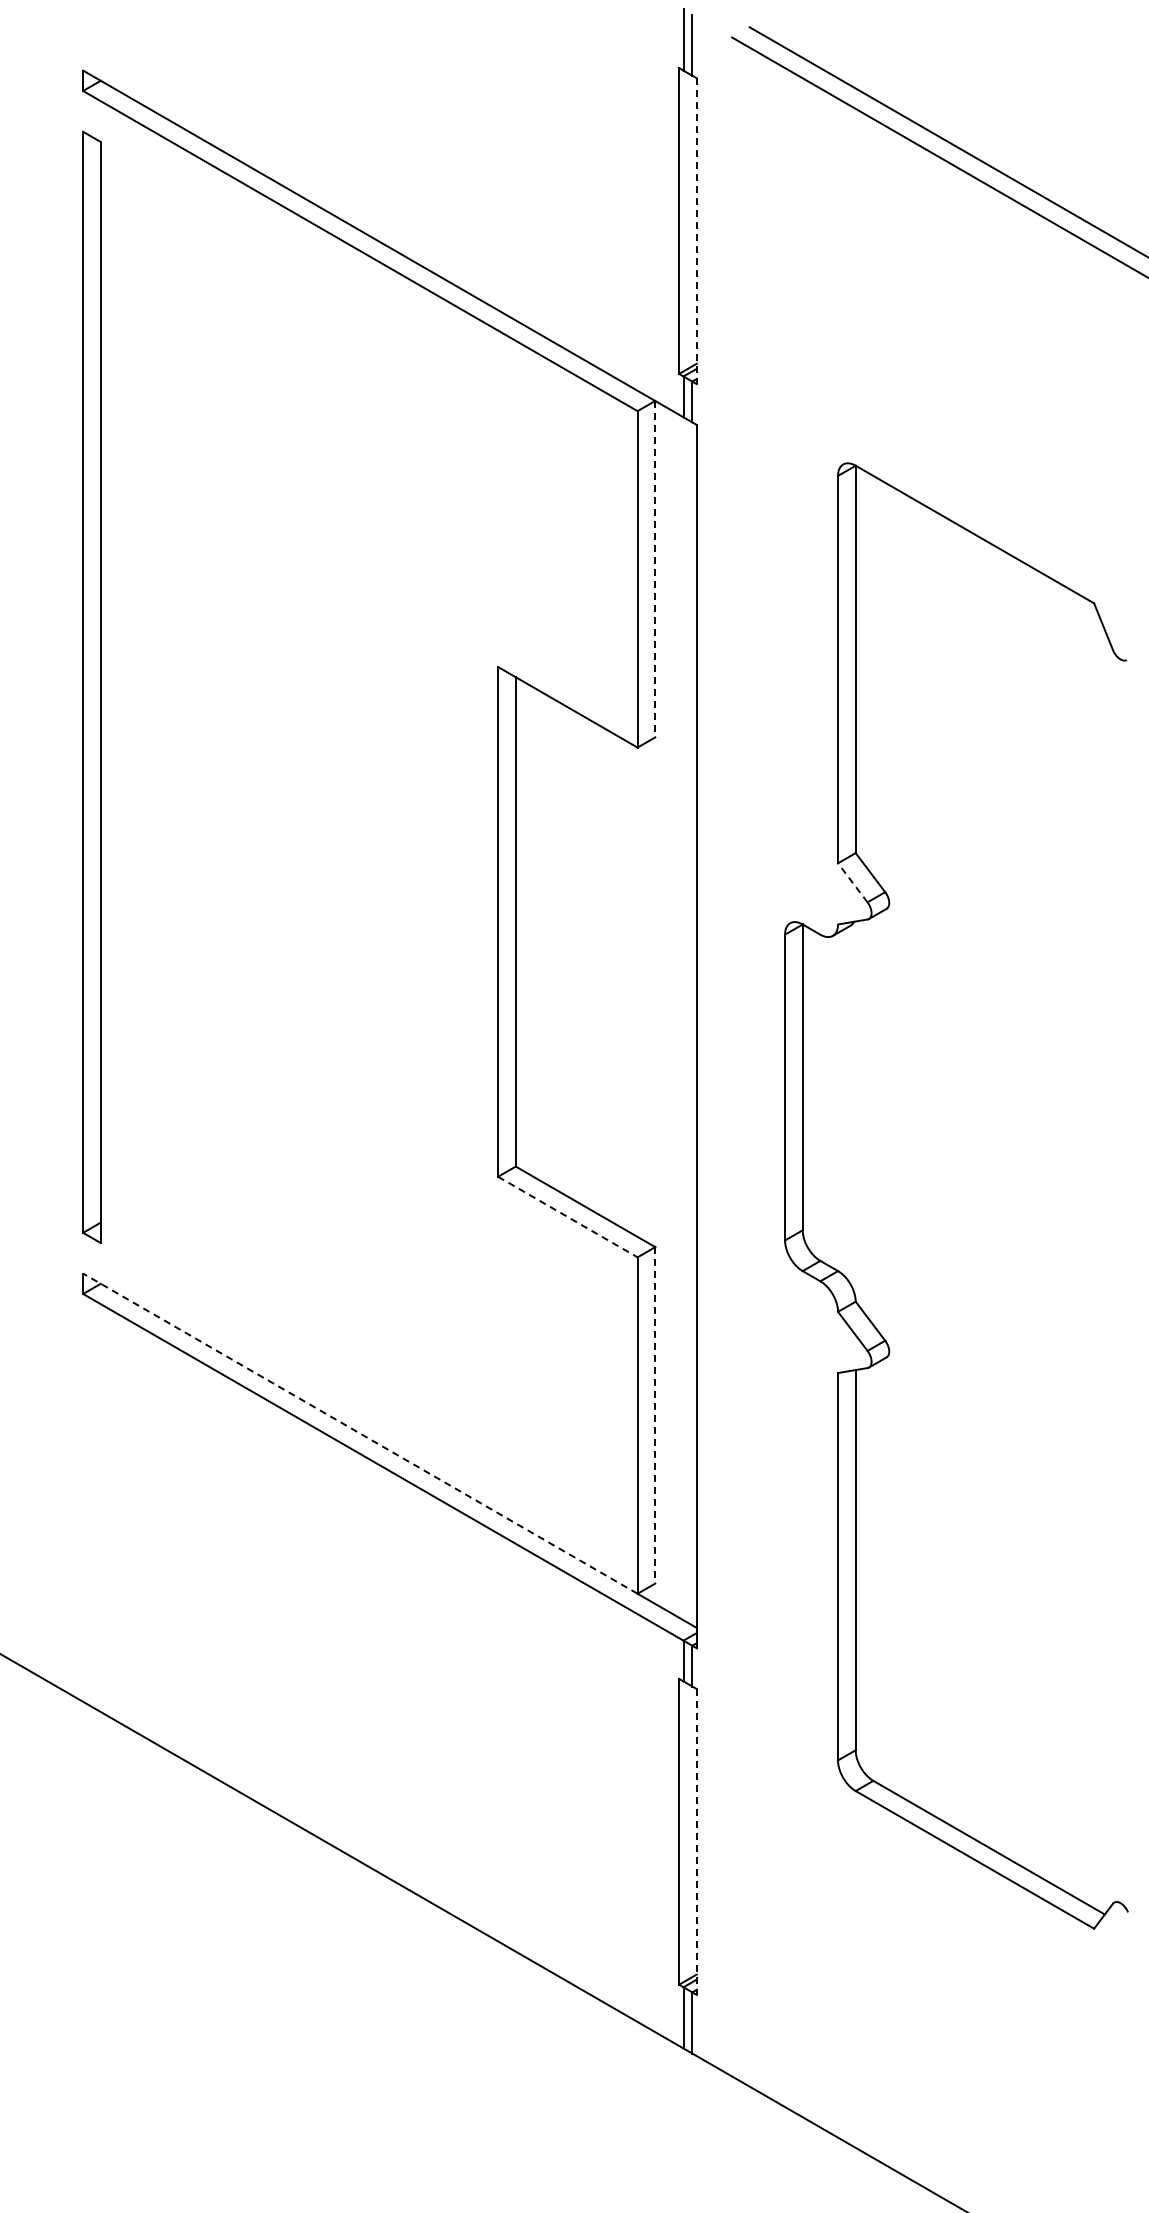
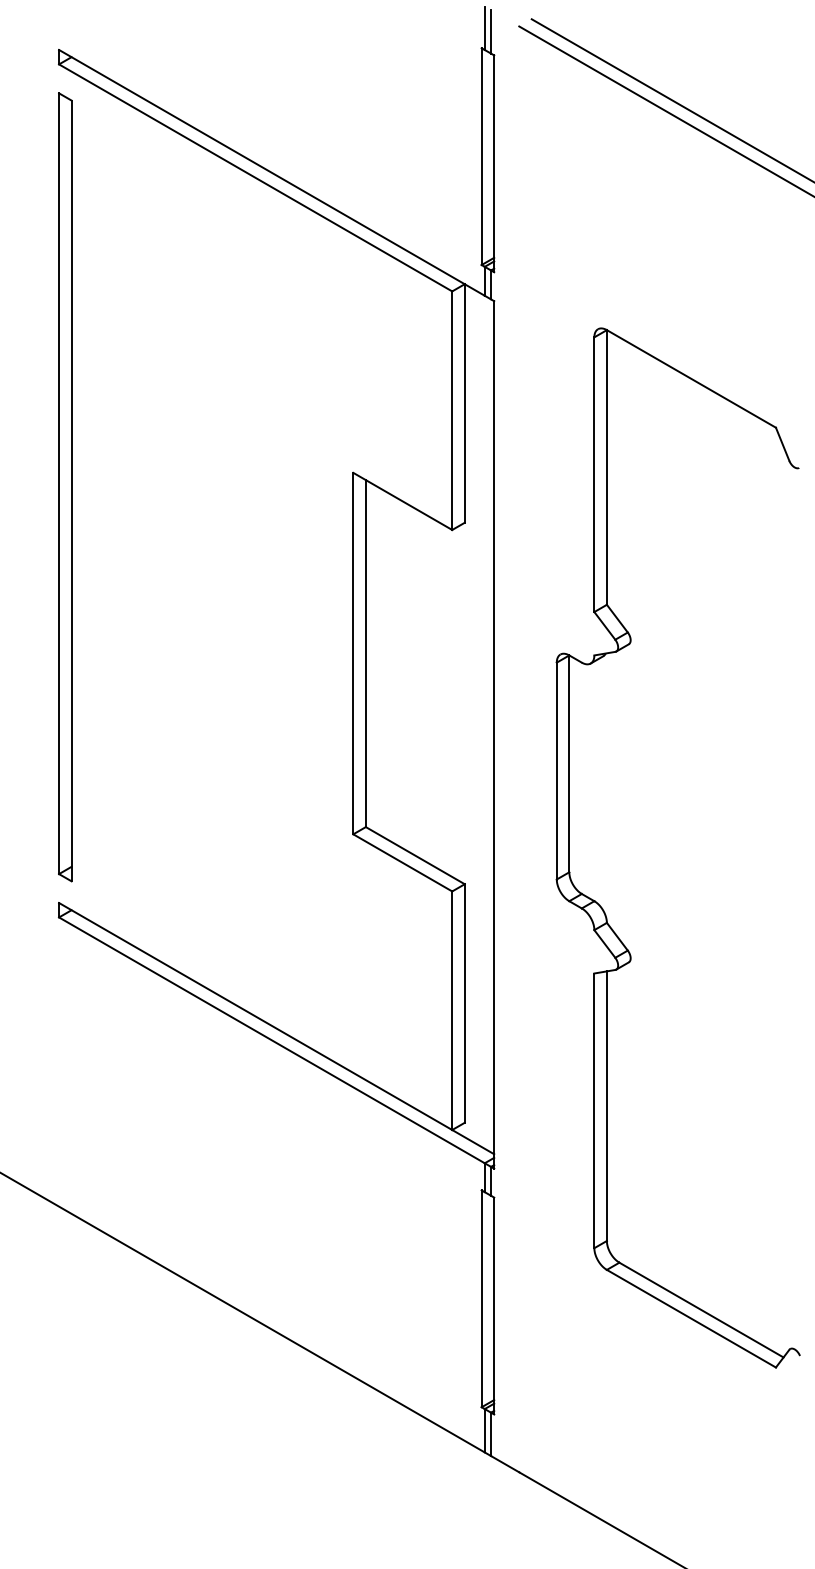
line: (696, 231) -> (494, 164), dashed -> solid
line: (655, 569) -> (464, 403), dashed -> solid
line: (852, 882) -> (604, 625), dashed -> solid
line: (567, 1217) -> (402, 863), dashed -> solid
line: (655, 1415) -> (464, 1003), dashed -> solid
line: (359, 1433) -> (255, 1016), dashed -> solid
line: (696, 1841) -> (494, 1305), dashed -> solid

